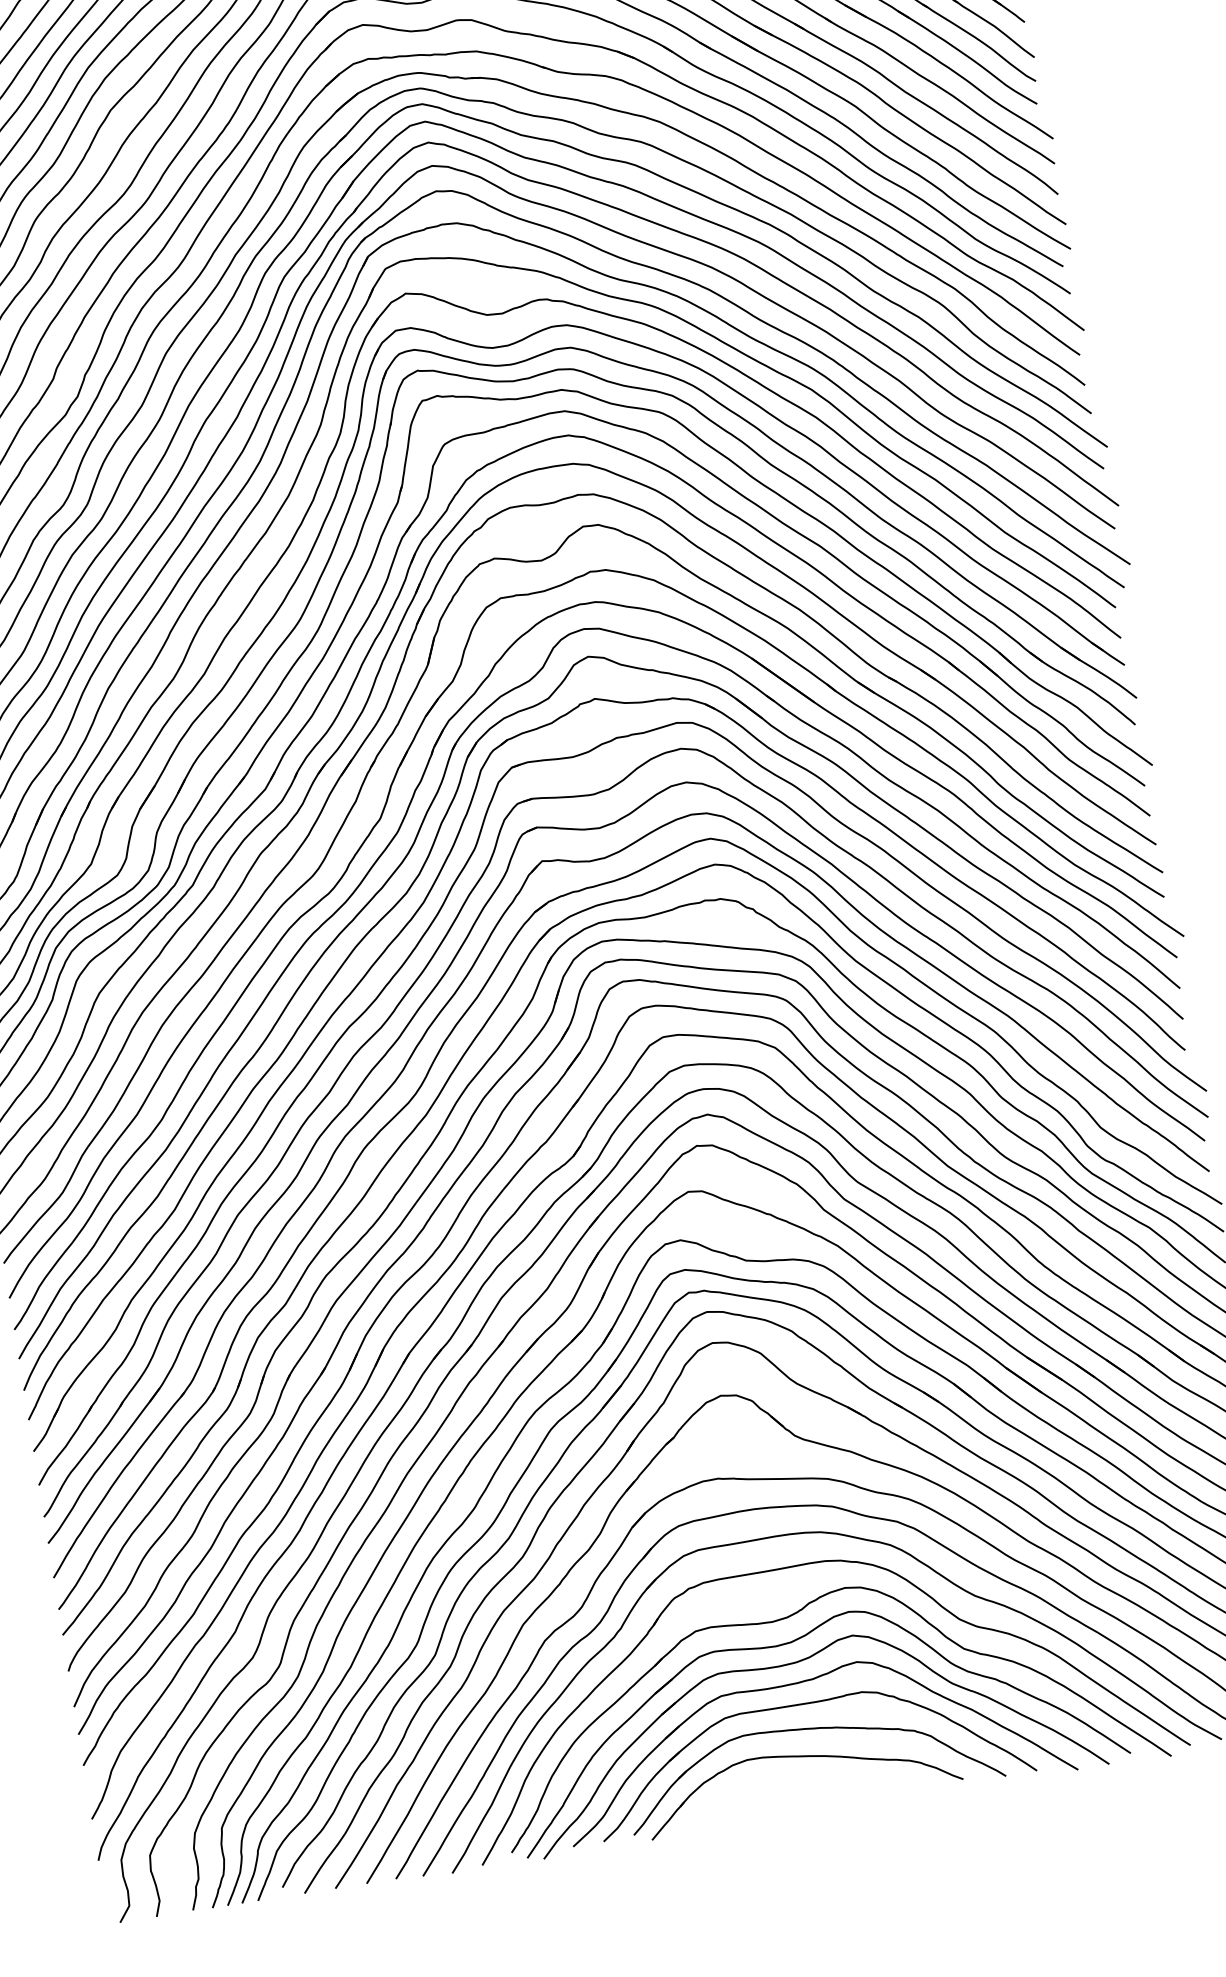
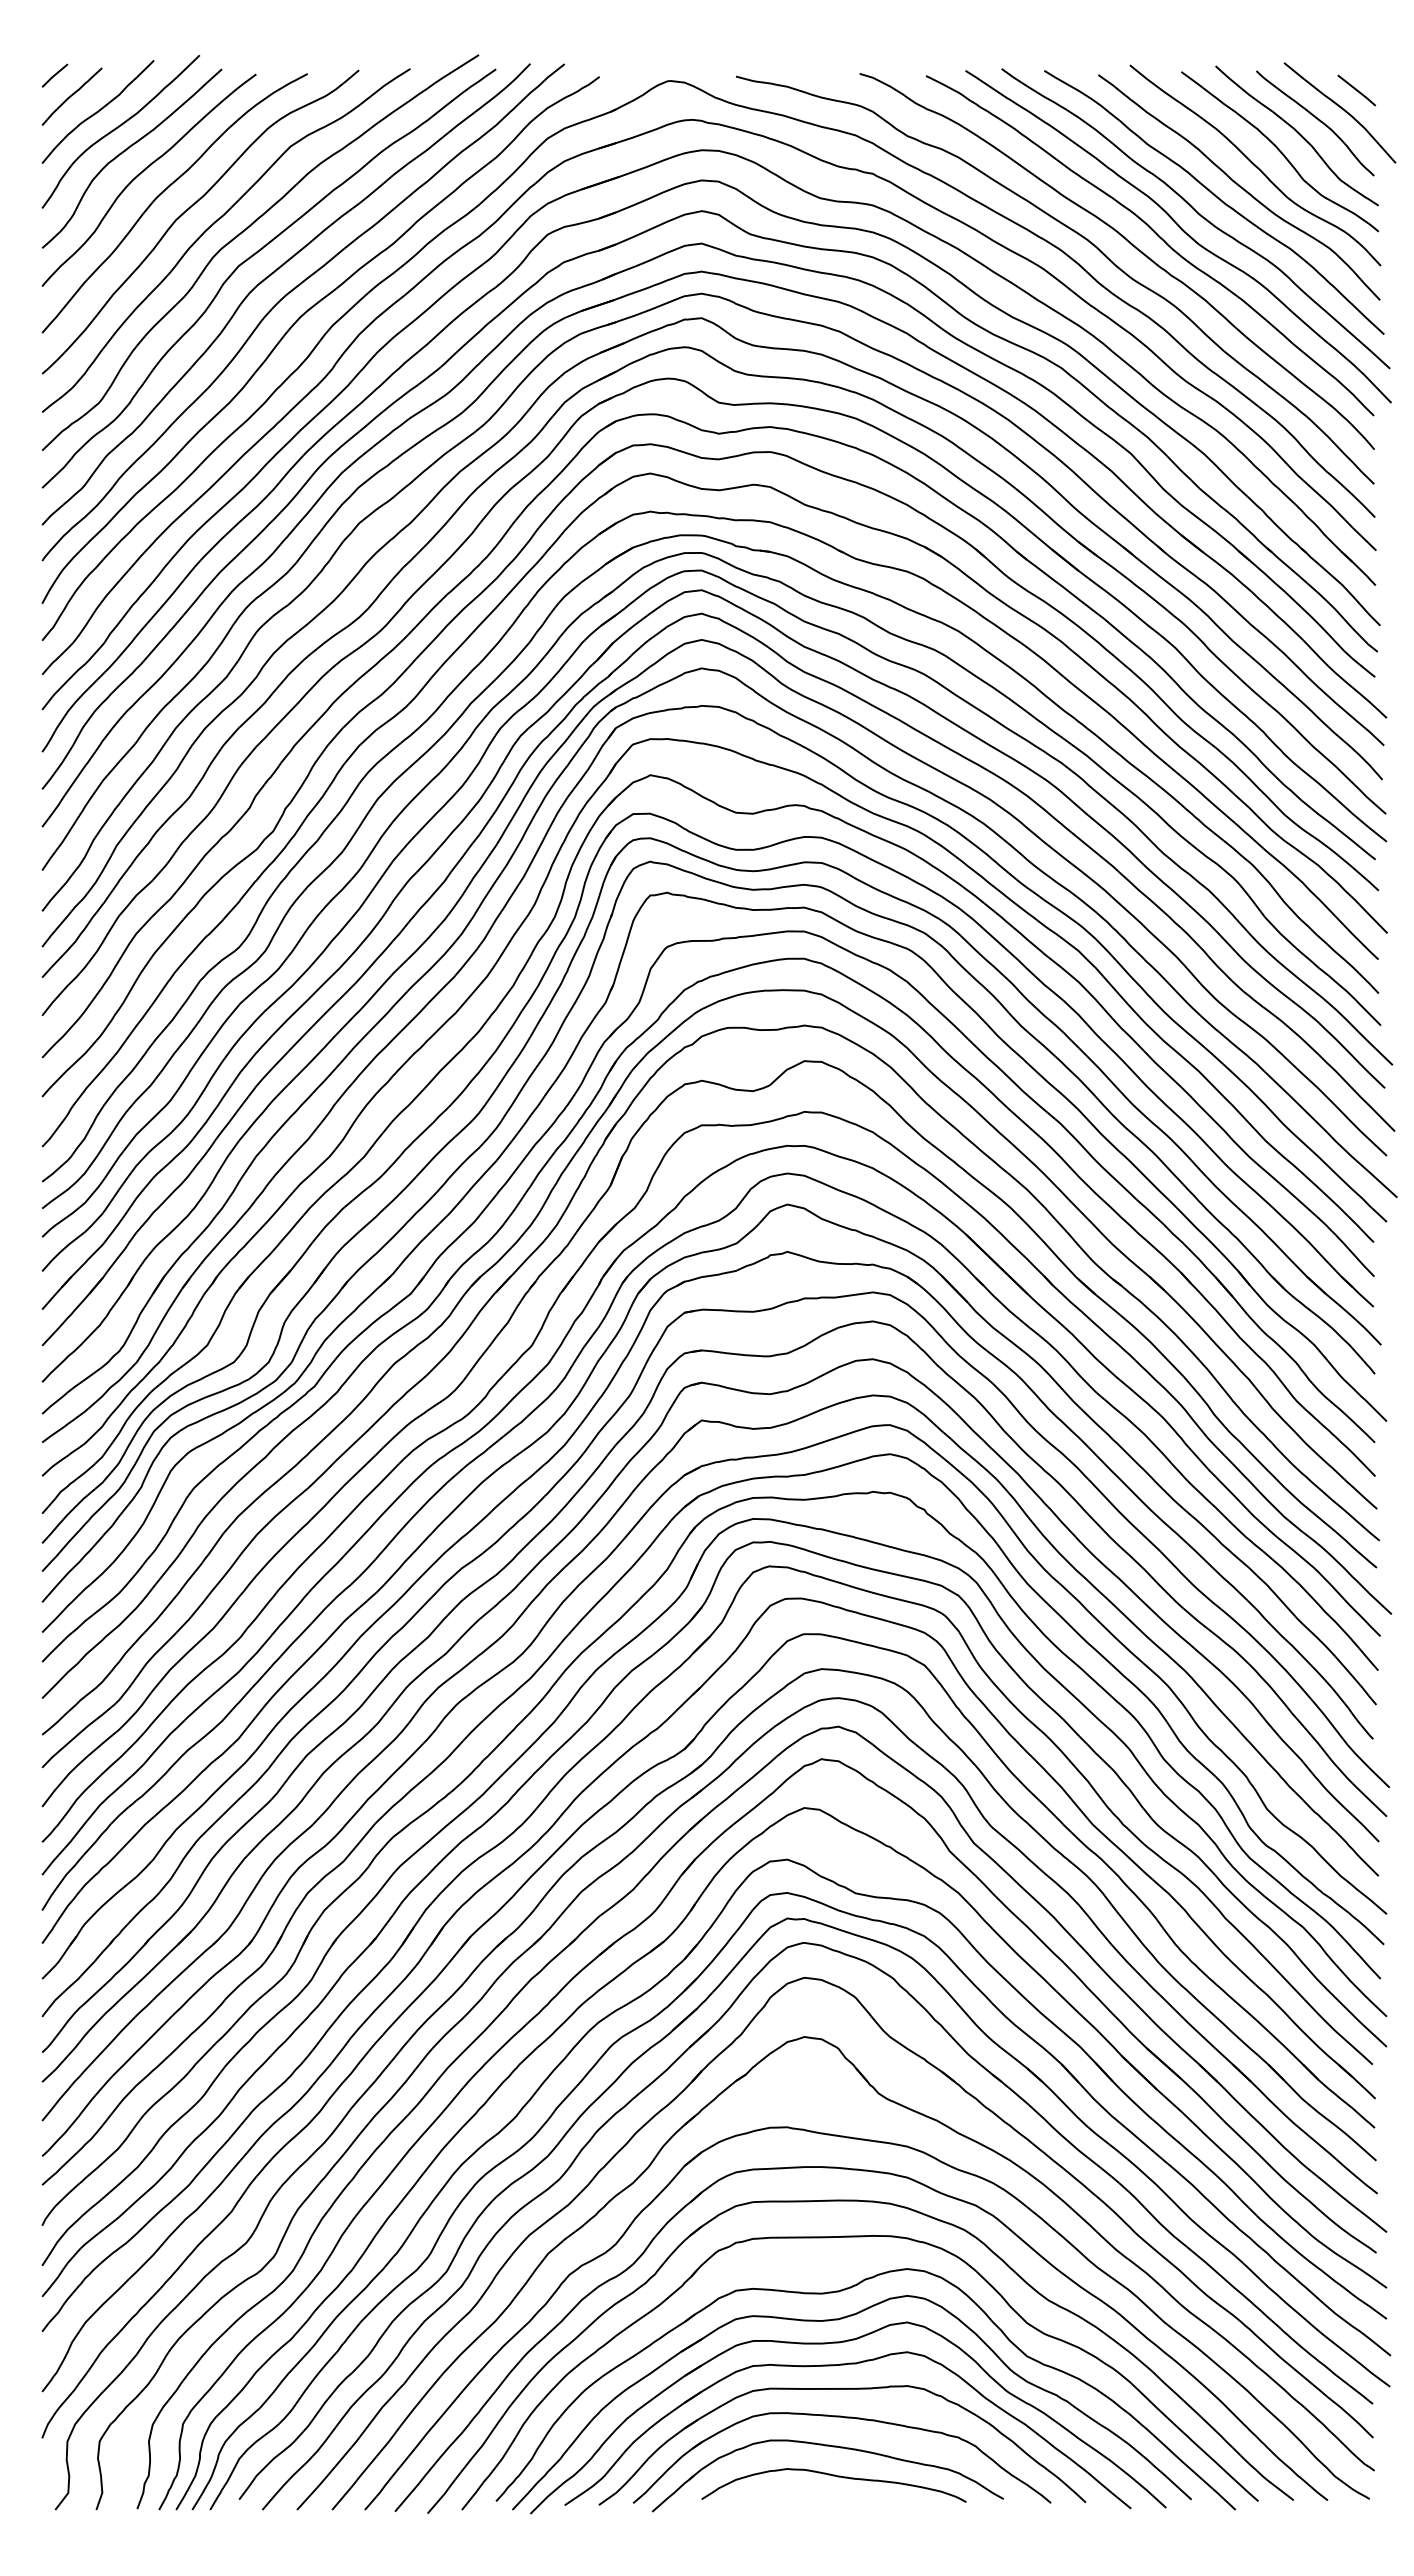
curve: (812, 1783) -> (837, 2477), added

